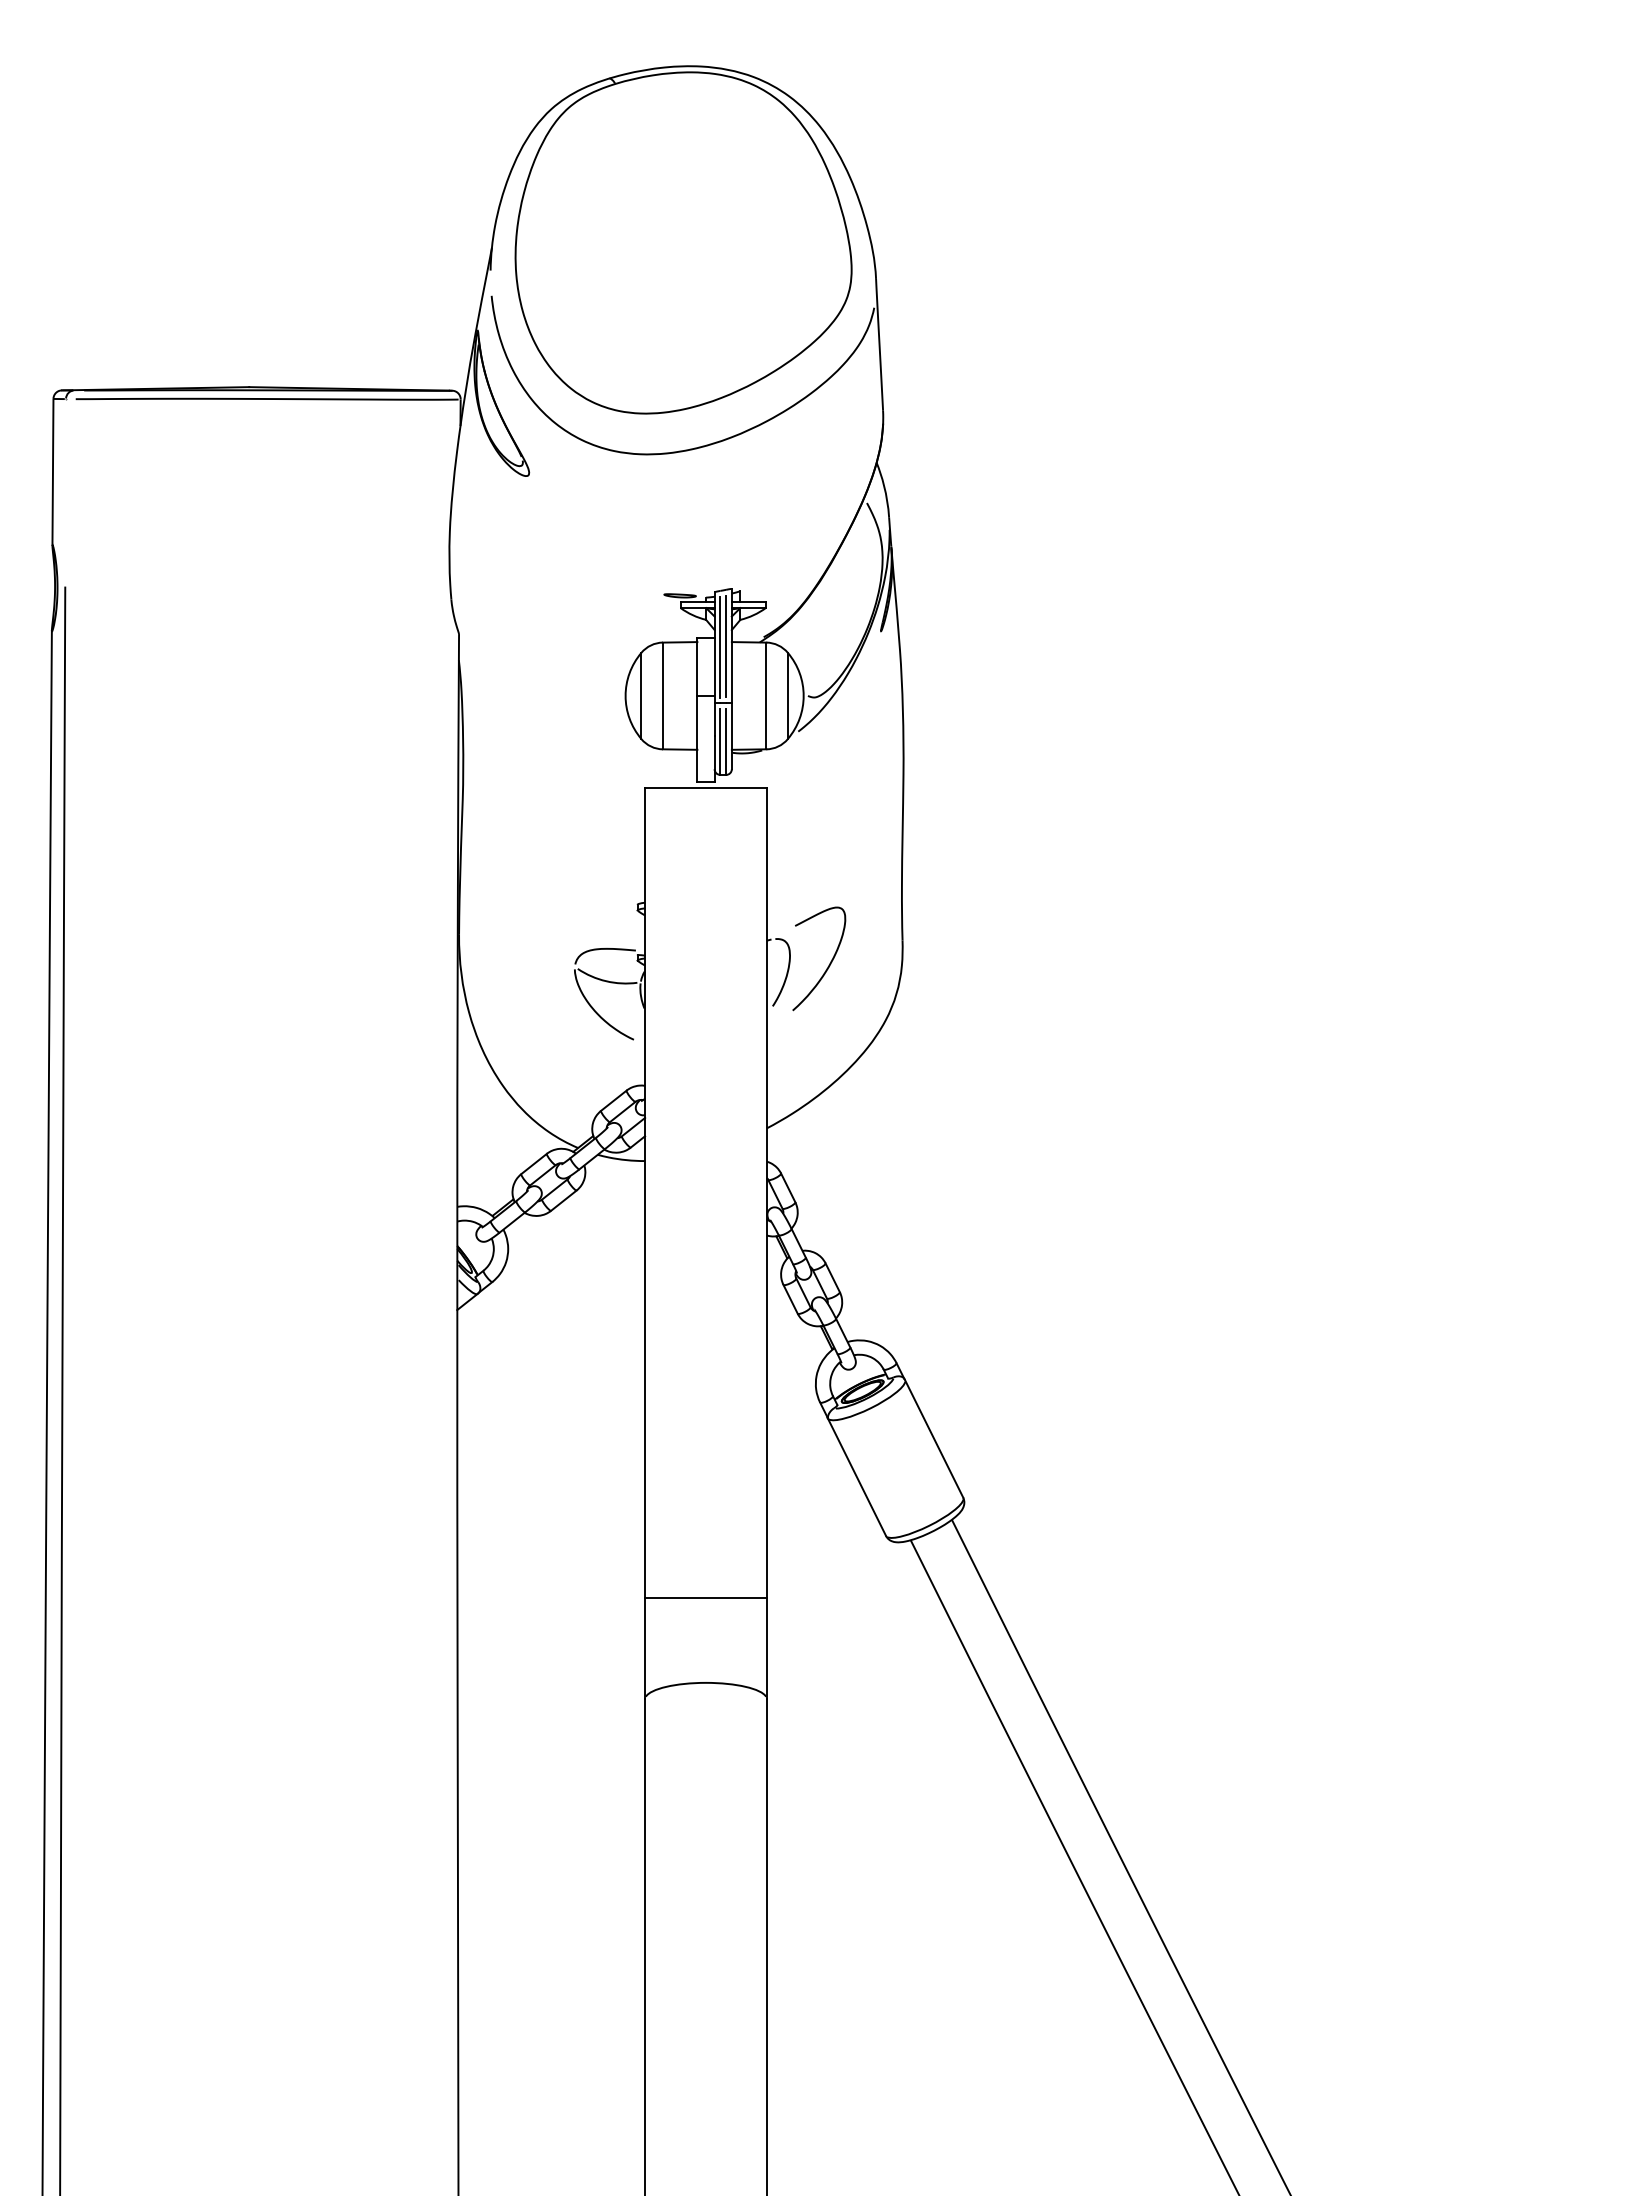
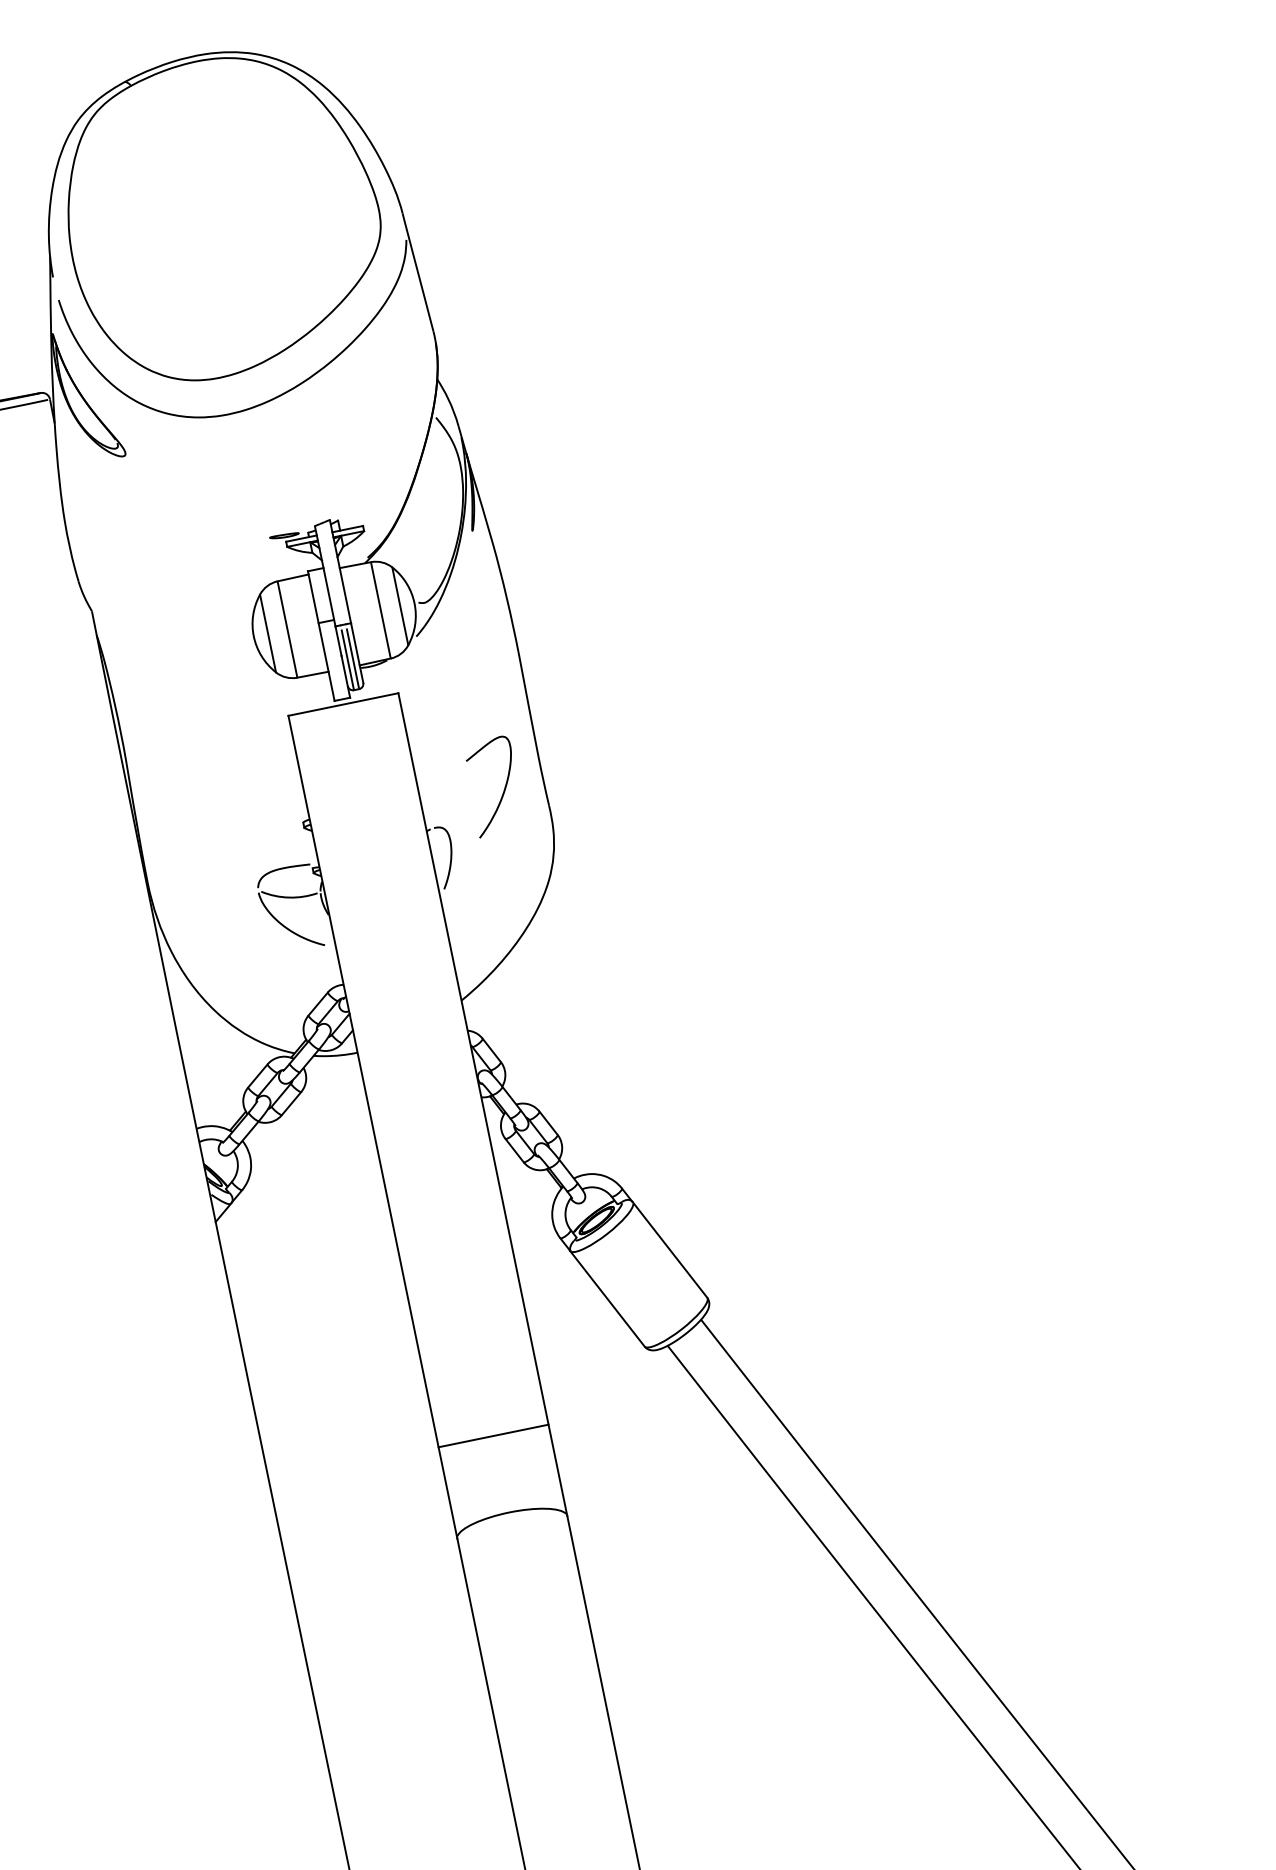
line: (720, 646) -> (330, 574), removed
line: (726, 646) -> (335, 573), removed
curve: (829, 963) -> (504, 788), moved

